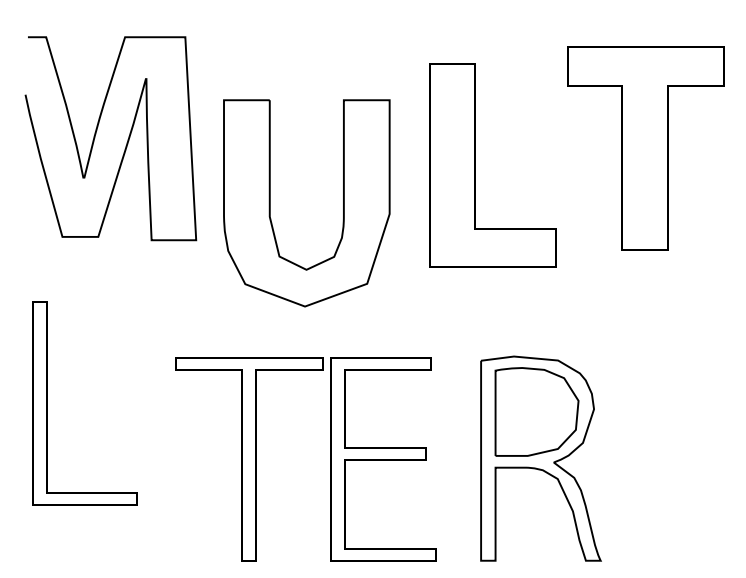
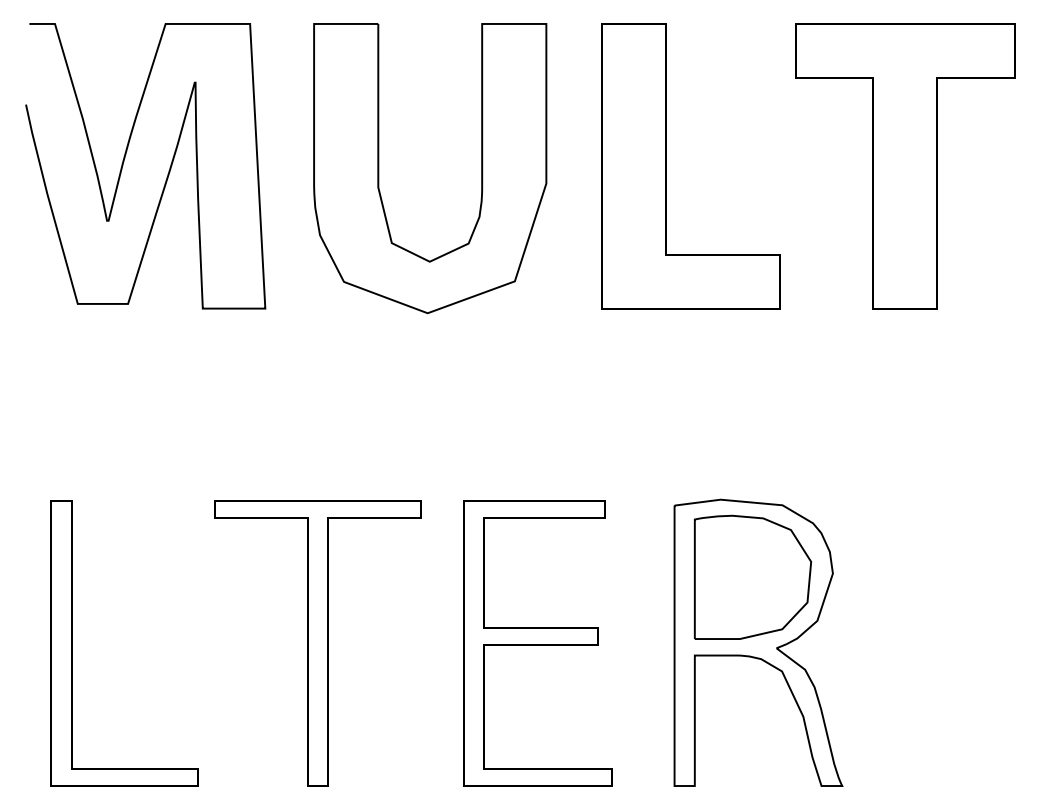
curve: (96, 134) -> (125, 160), moved
part: (645, 148) -> (905, 165), moved
part: (475, 165) -> (666, 165), moved
part: (270, 203) -> (379, 168), moved
part: (47, 403) -> (72, 644), moved
part: (249, 459) -> (319, 644), moved

